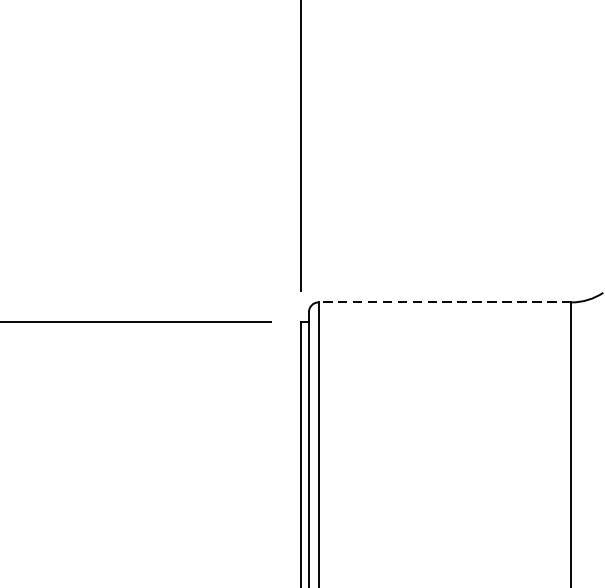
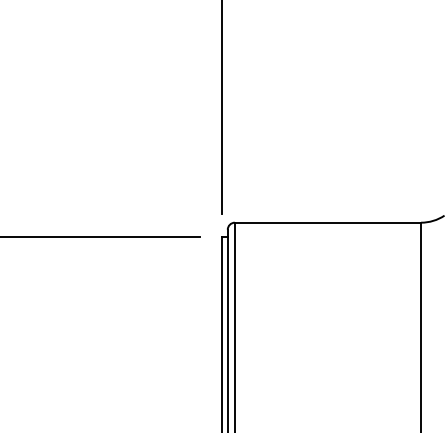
line: (444, 302) -> (327, 222), dashed -> solid

